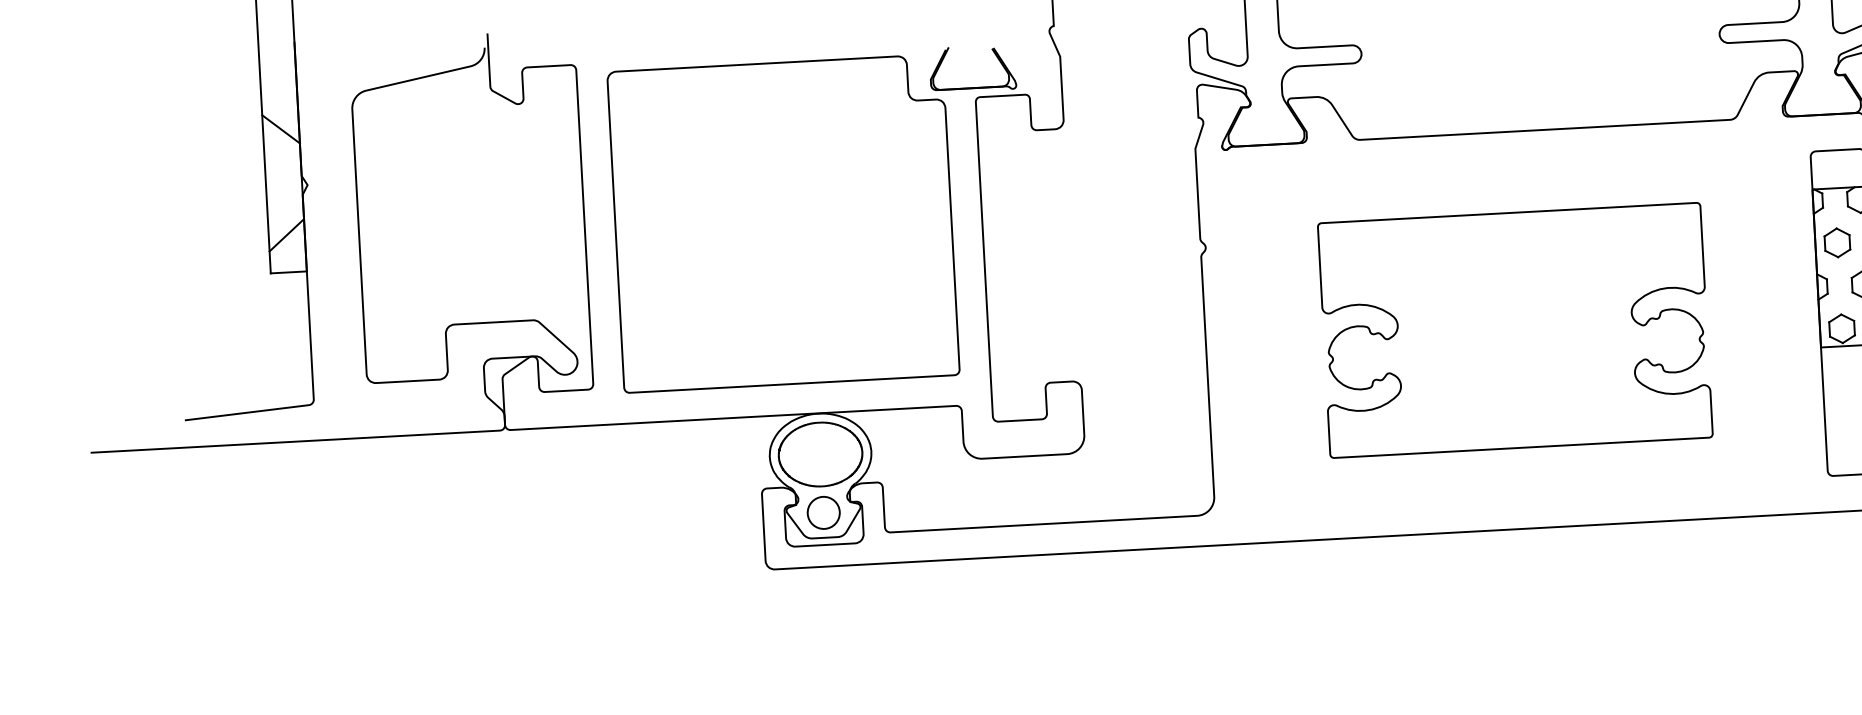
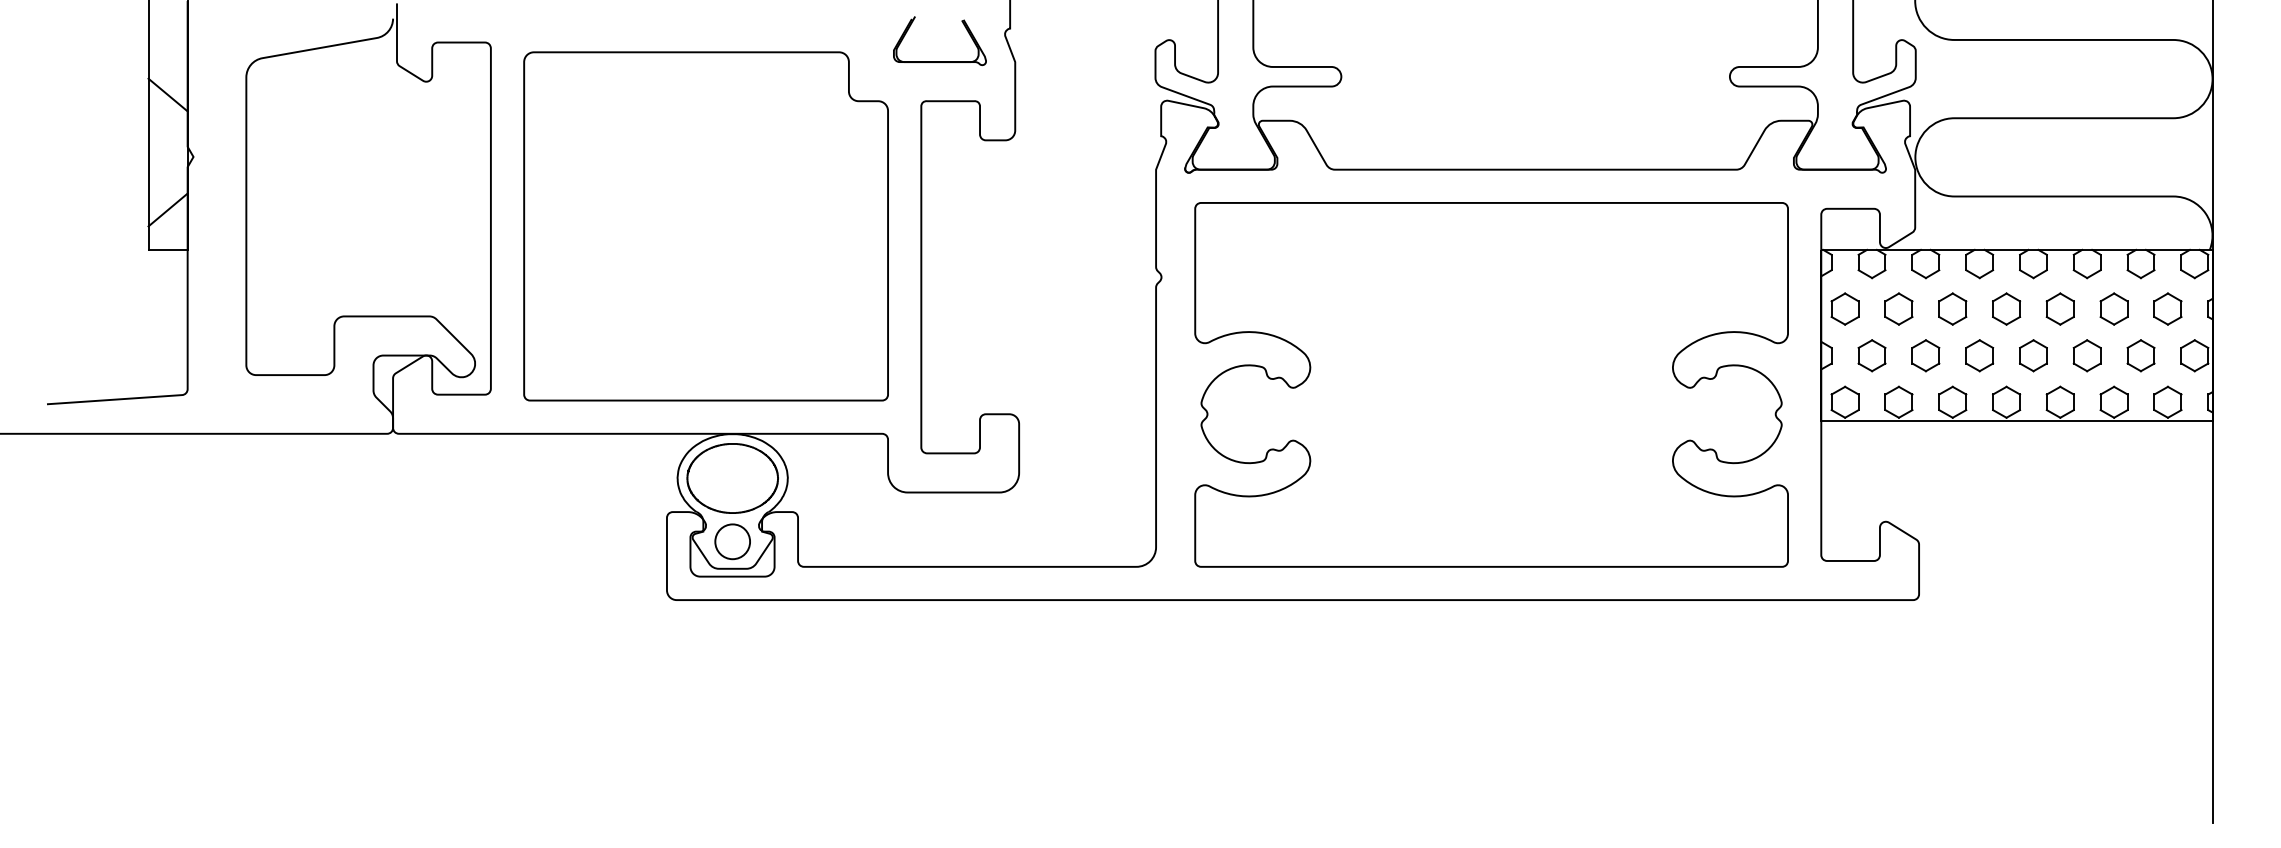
part: (973, 87) -> (939, 61), moved
part: (1515, 330) -> (1491, 384), size x1.43

